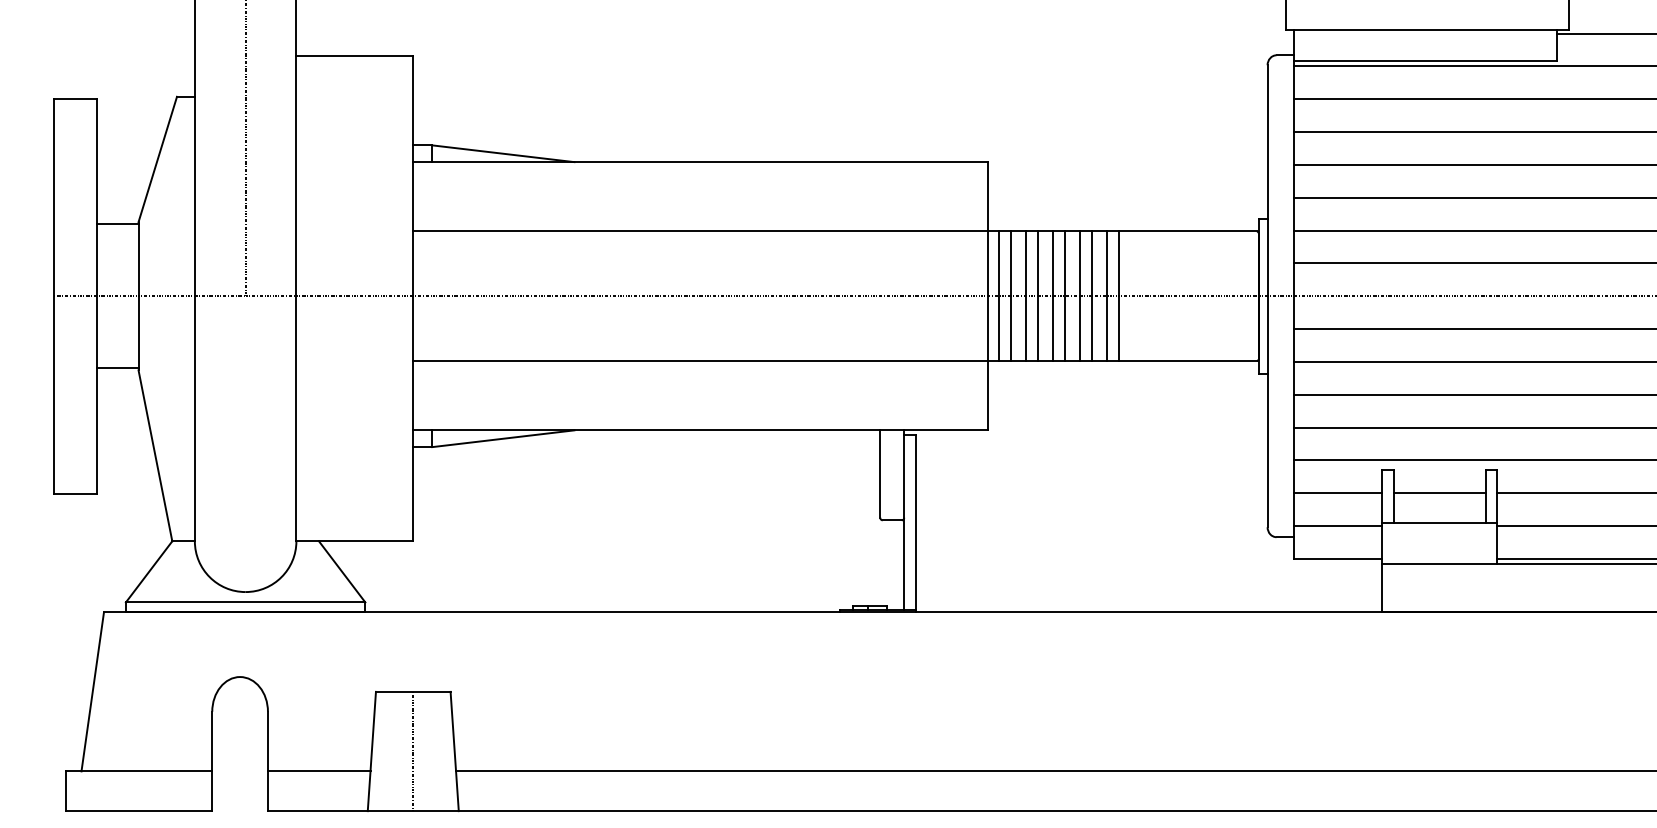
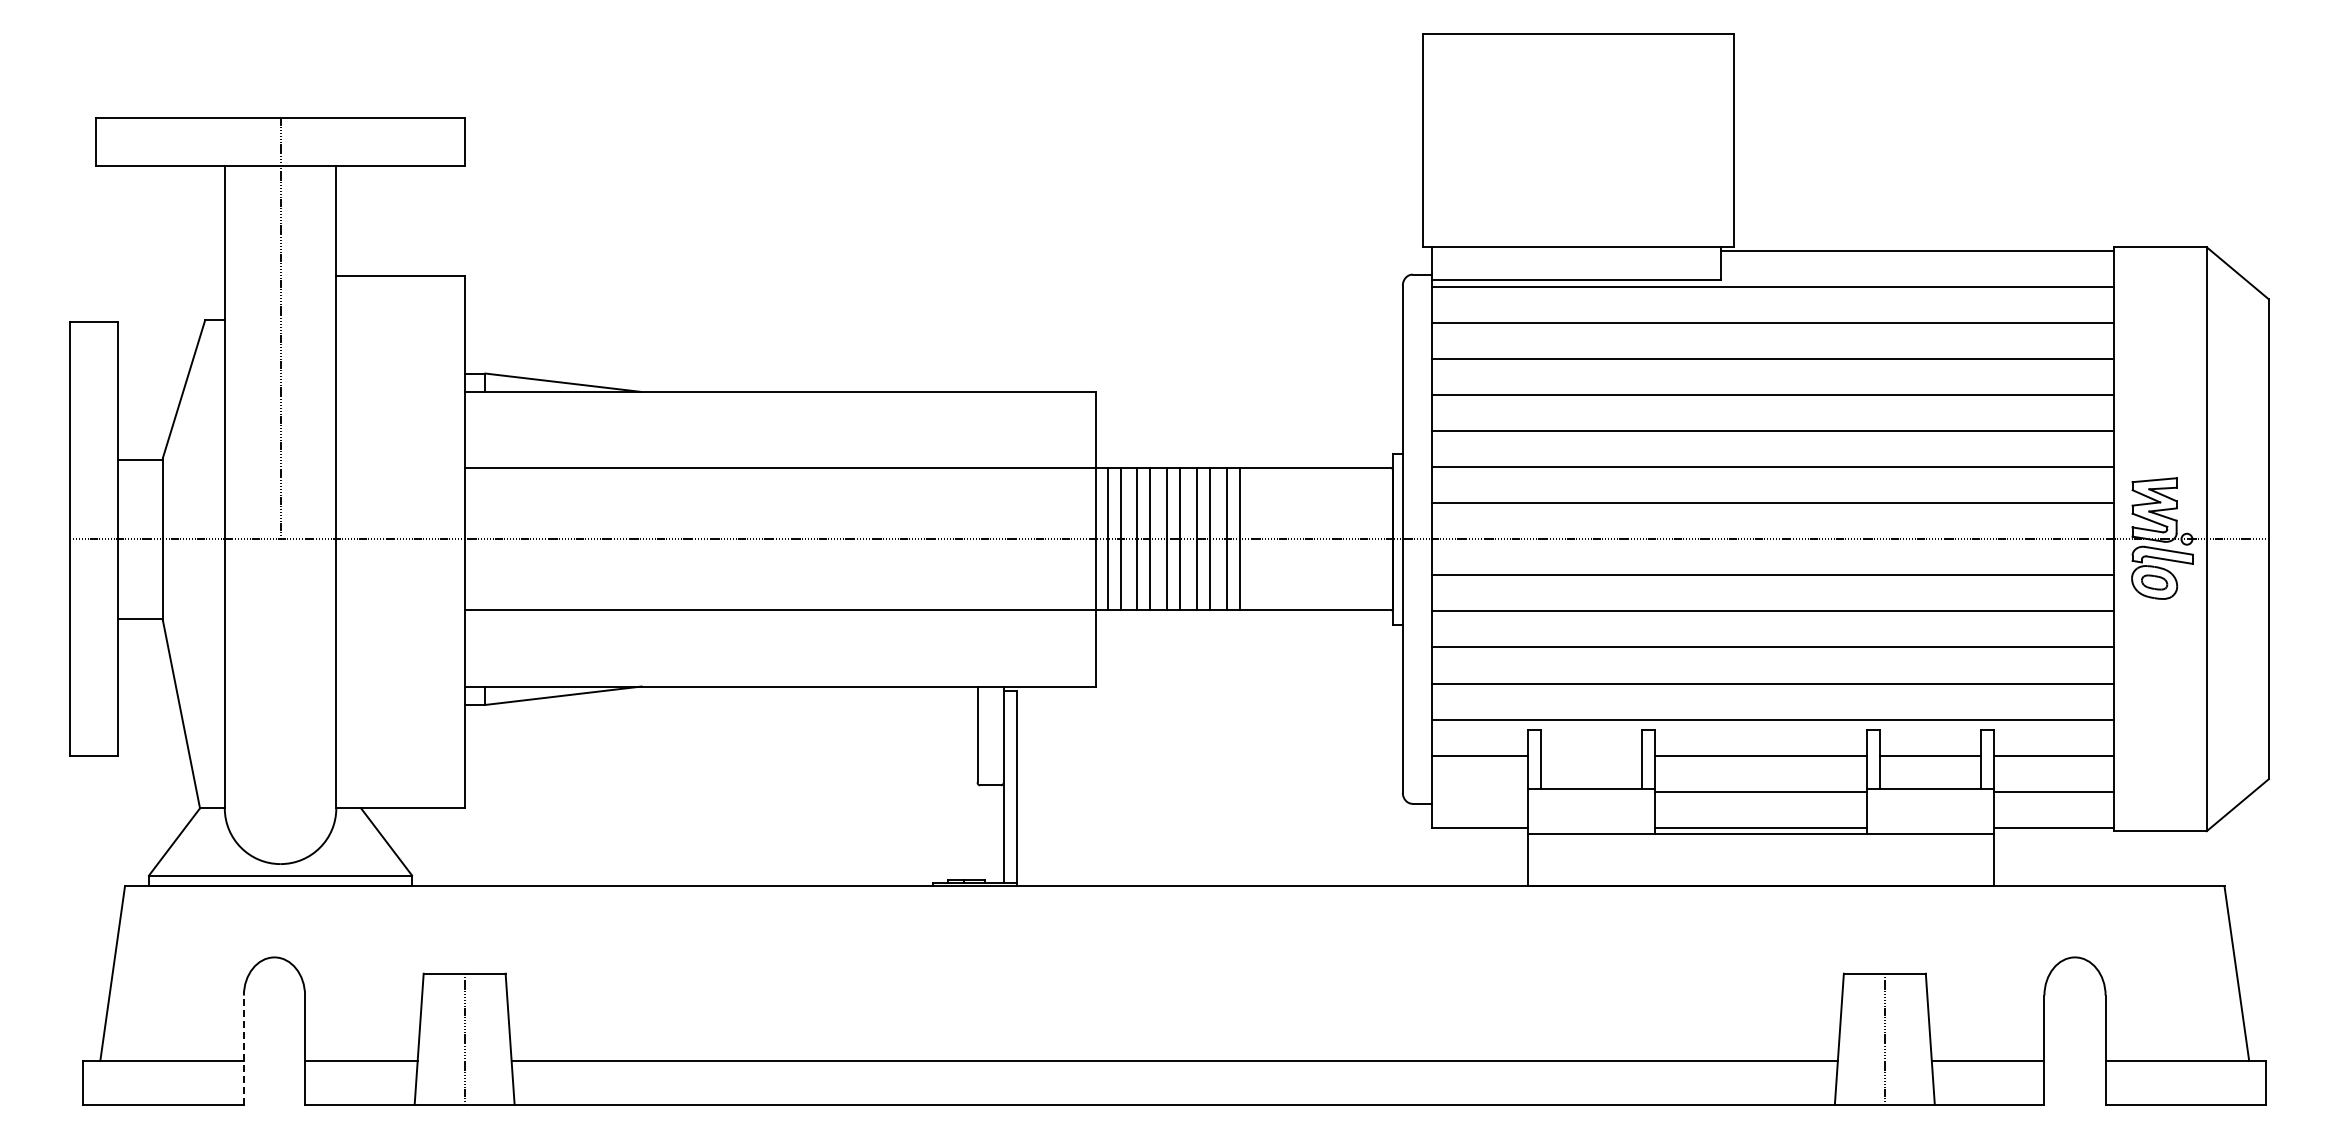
line: (1439, 493) -> (1591, 755), removed
line: (1338, 525) -> (1480, 791), removed
line: (211, 761) -> (243, 1050), solid -> dashed

